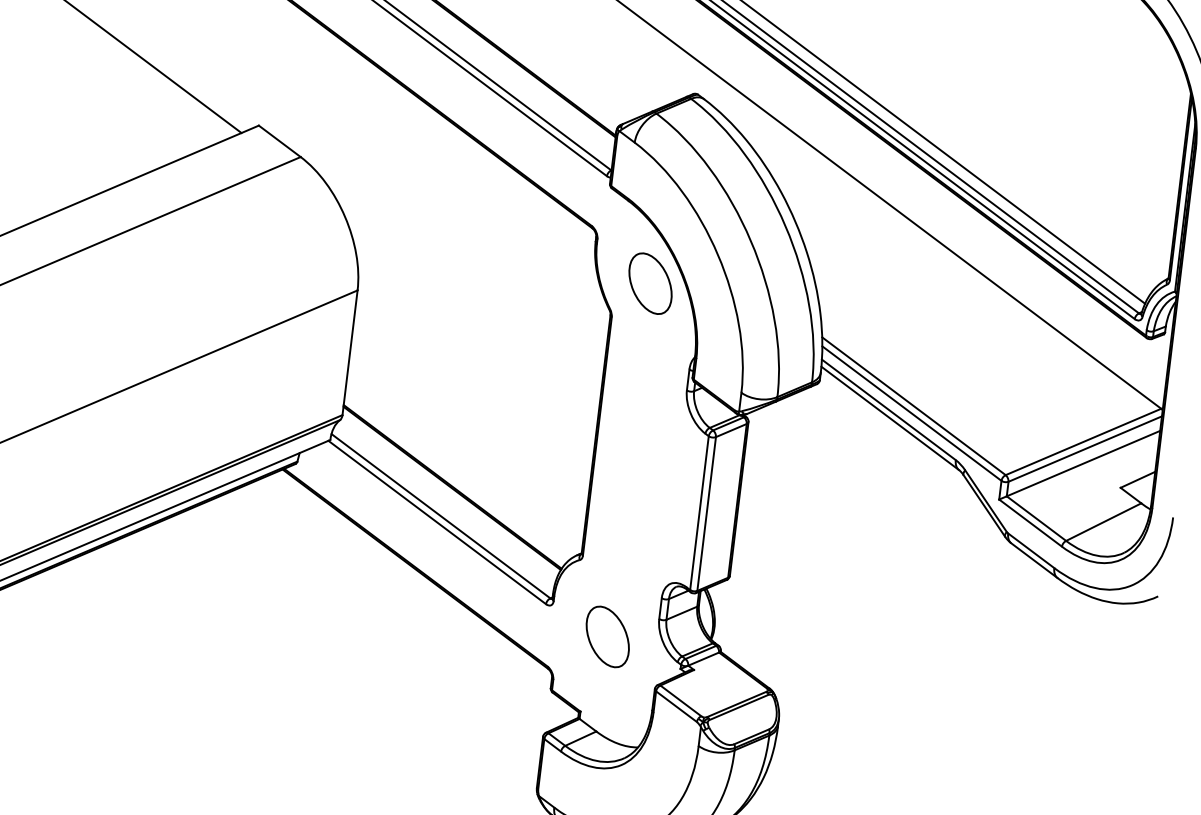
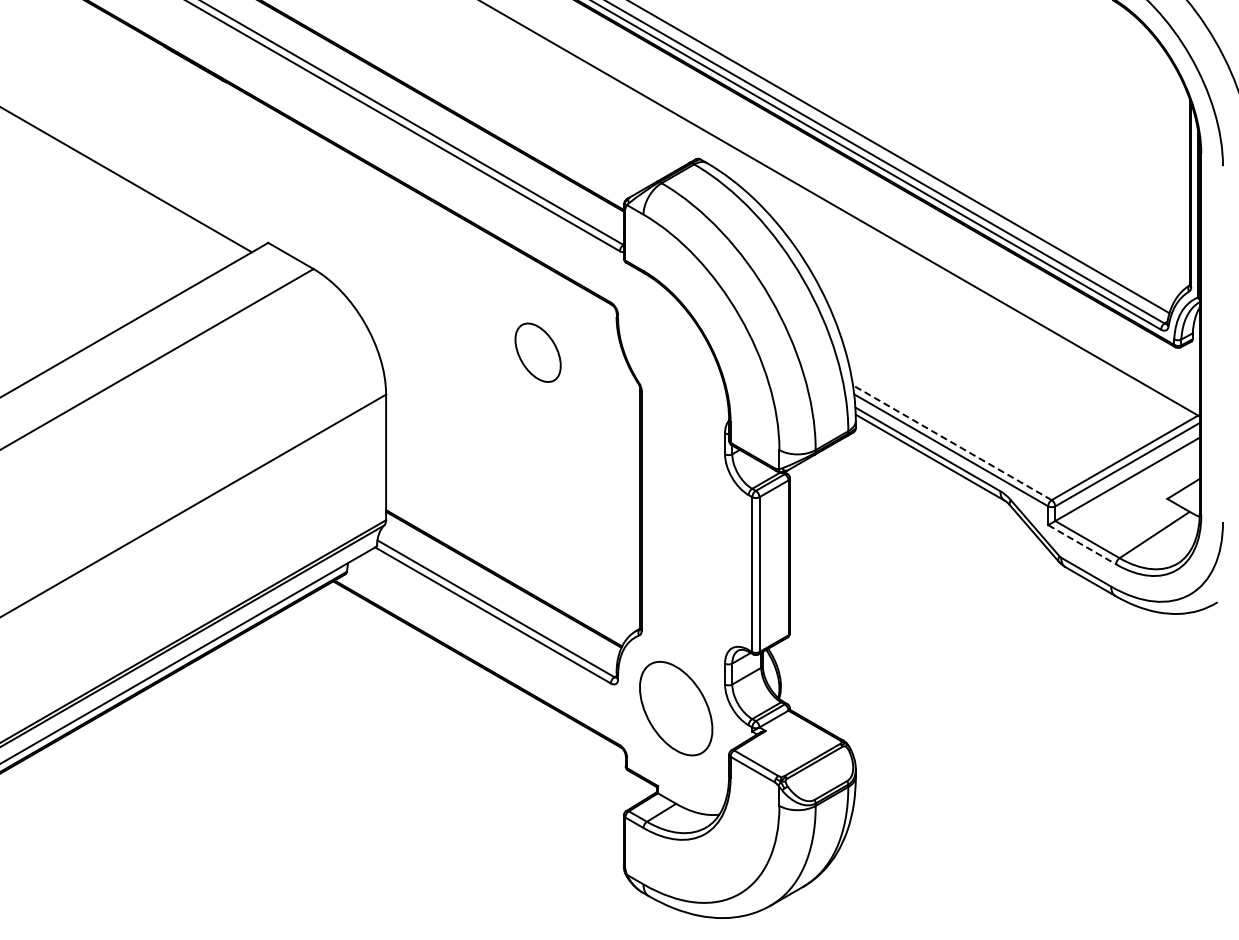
part: (649, 283) -> (537, 352), moved
line: (914, 405) -> (952, 442), solid -> dashed
line: (1030, 523) -> (1082, 545), solid -> dashed
part: (607, 636) -> (675, 708), size x1.6

